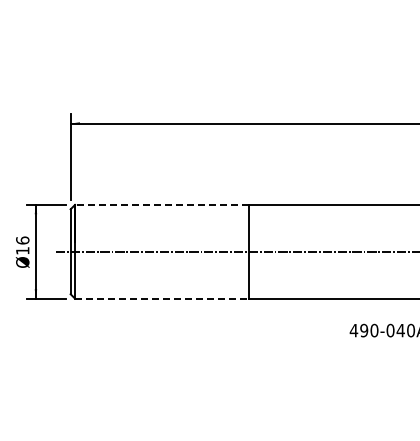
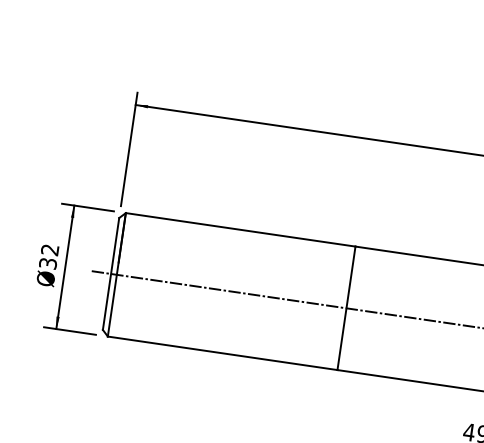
line: (161, 204) -> (239, 229), dashed -> solid
text: (22, 245) -> (48, 256), Ø16 -> Ø32
line: (162, 298) -> (223, 353), dashed -> solid

